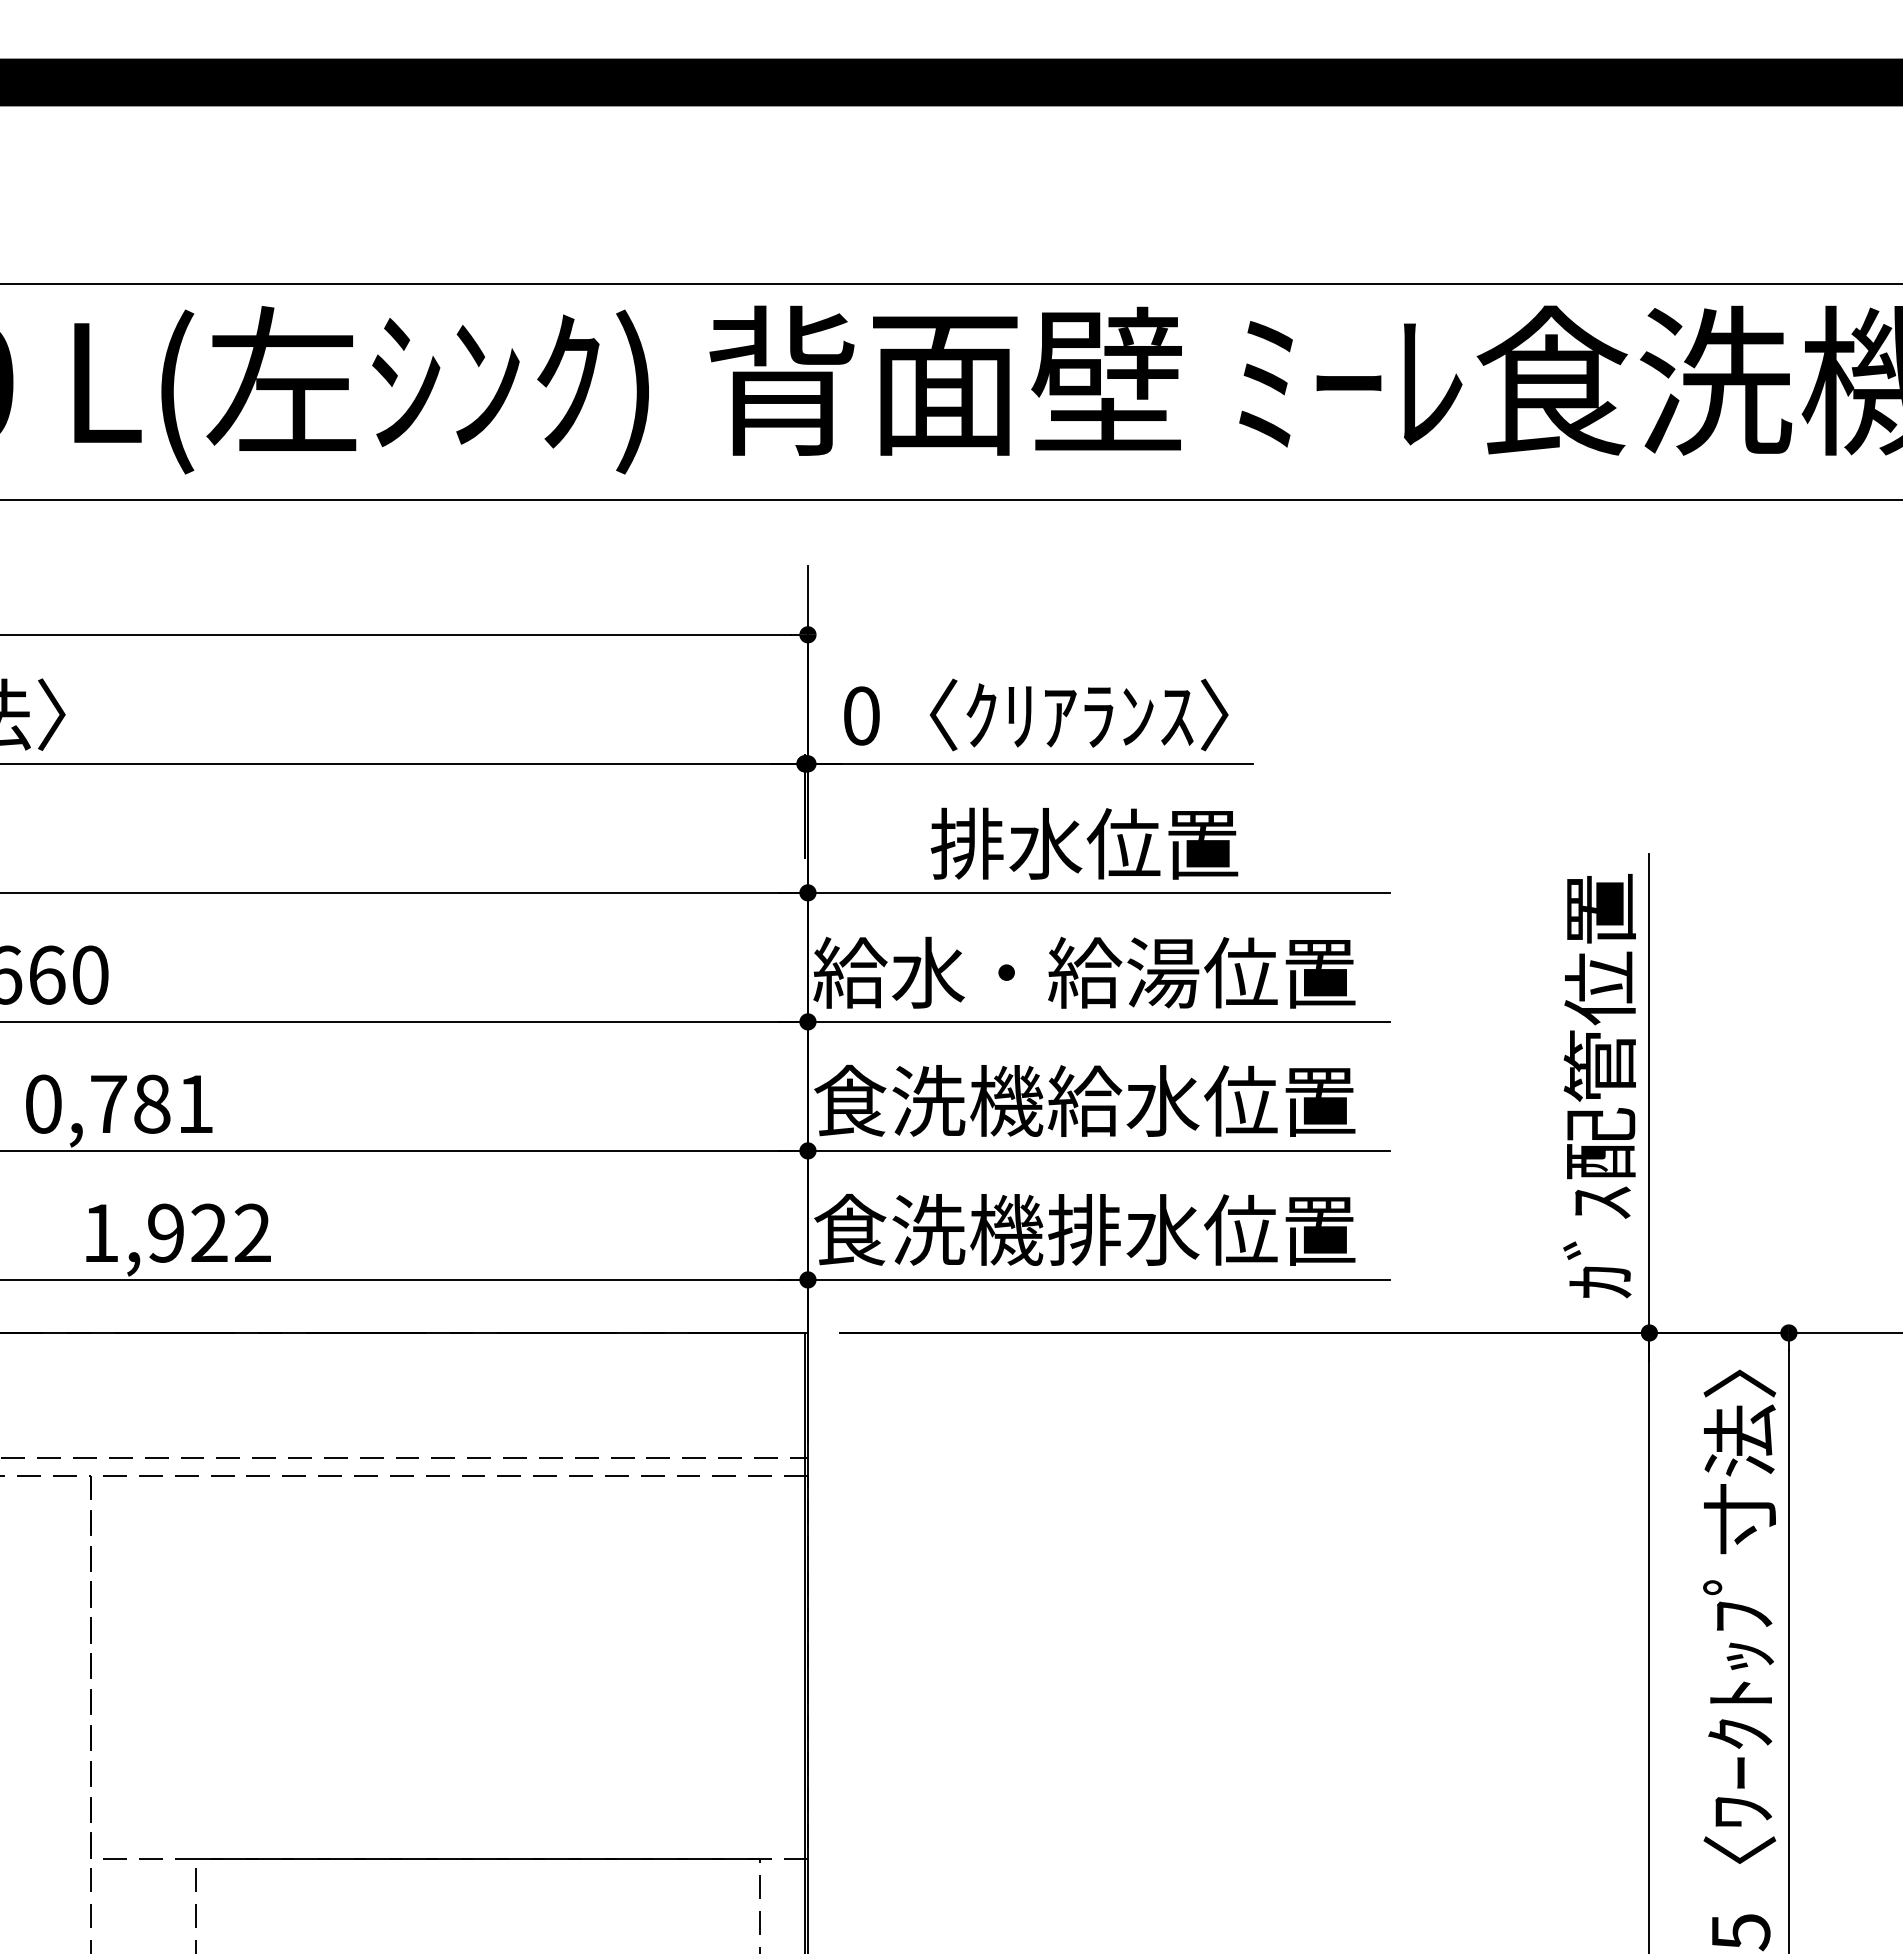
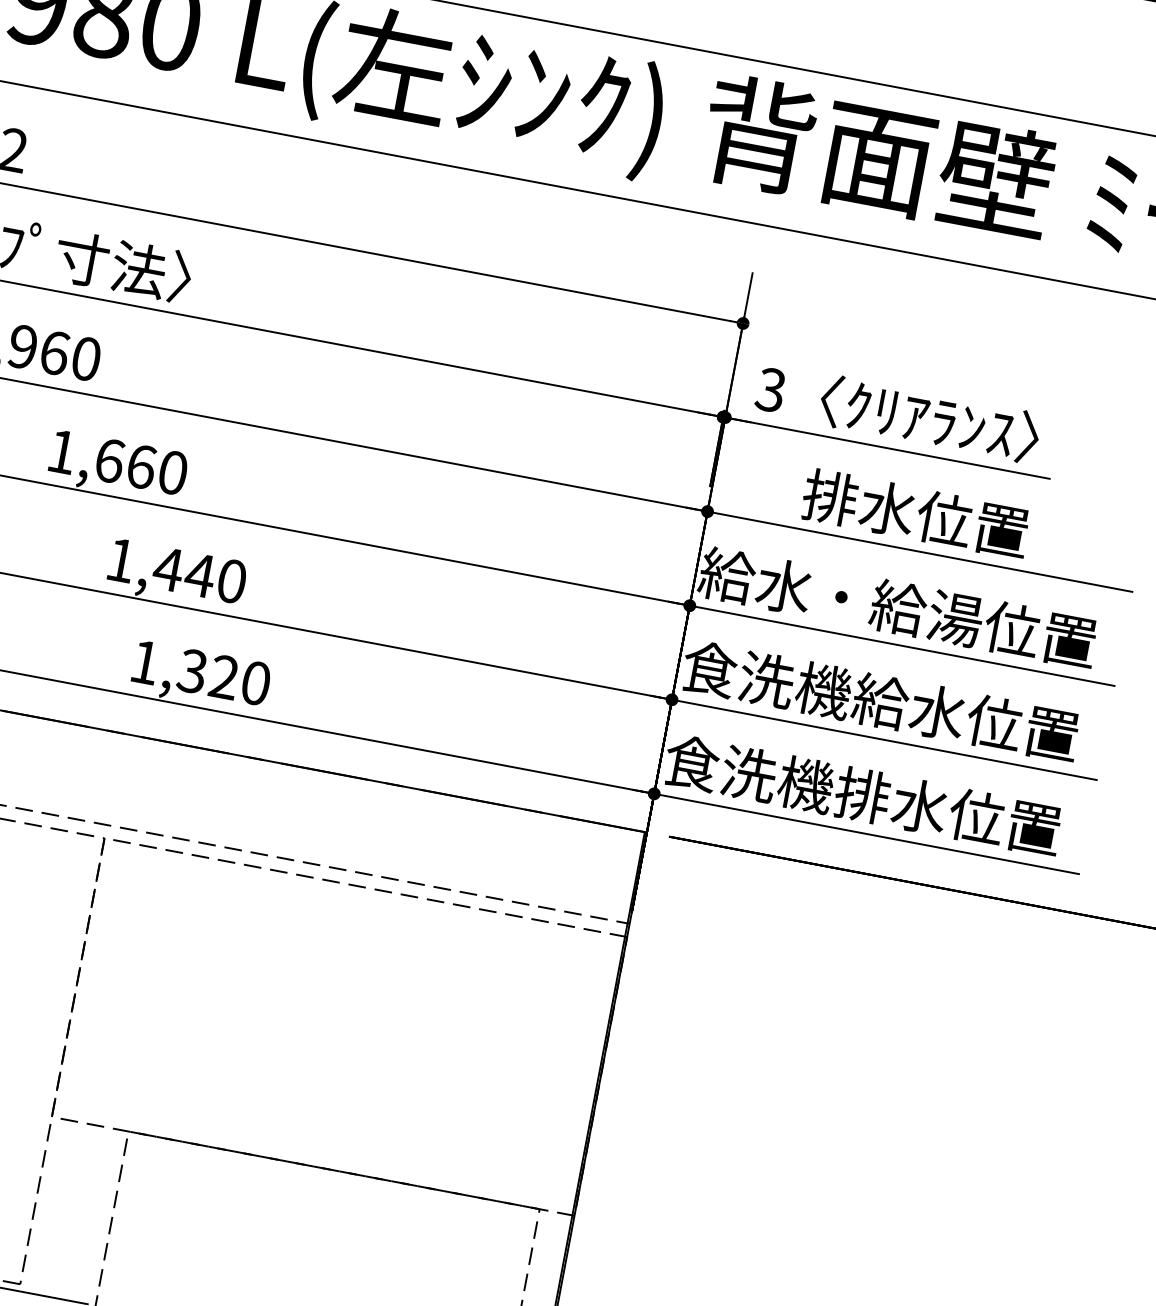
text: (860, 715) -> (770, 389), 0 -> 3
text: (119, 1103) -> (176, 570), 0,781 -> 1,440
text: (208, 1232) -> (223, 676), 1,922 -> 1,320

